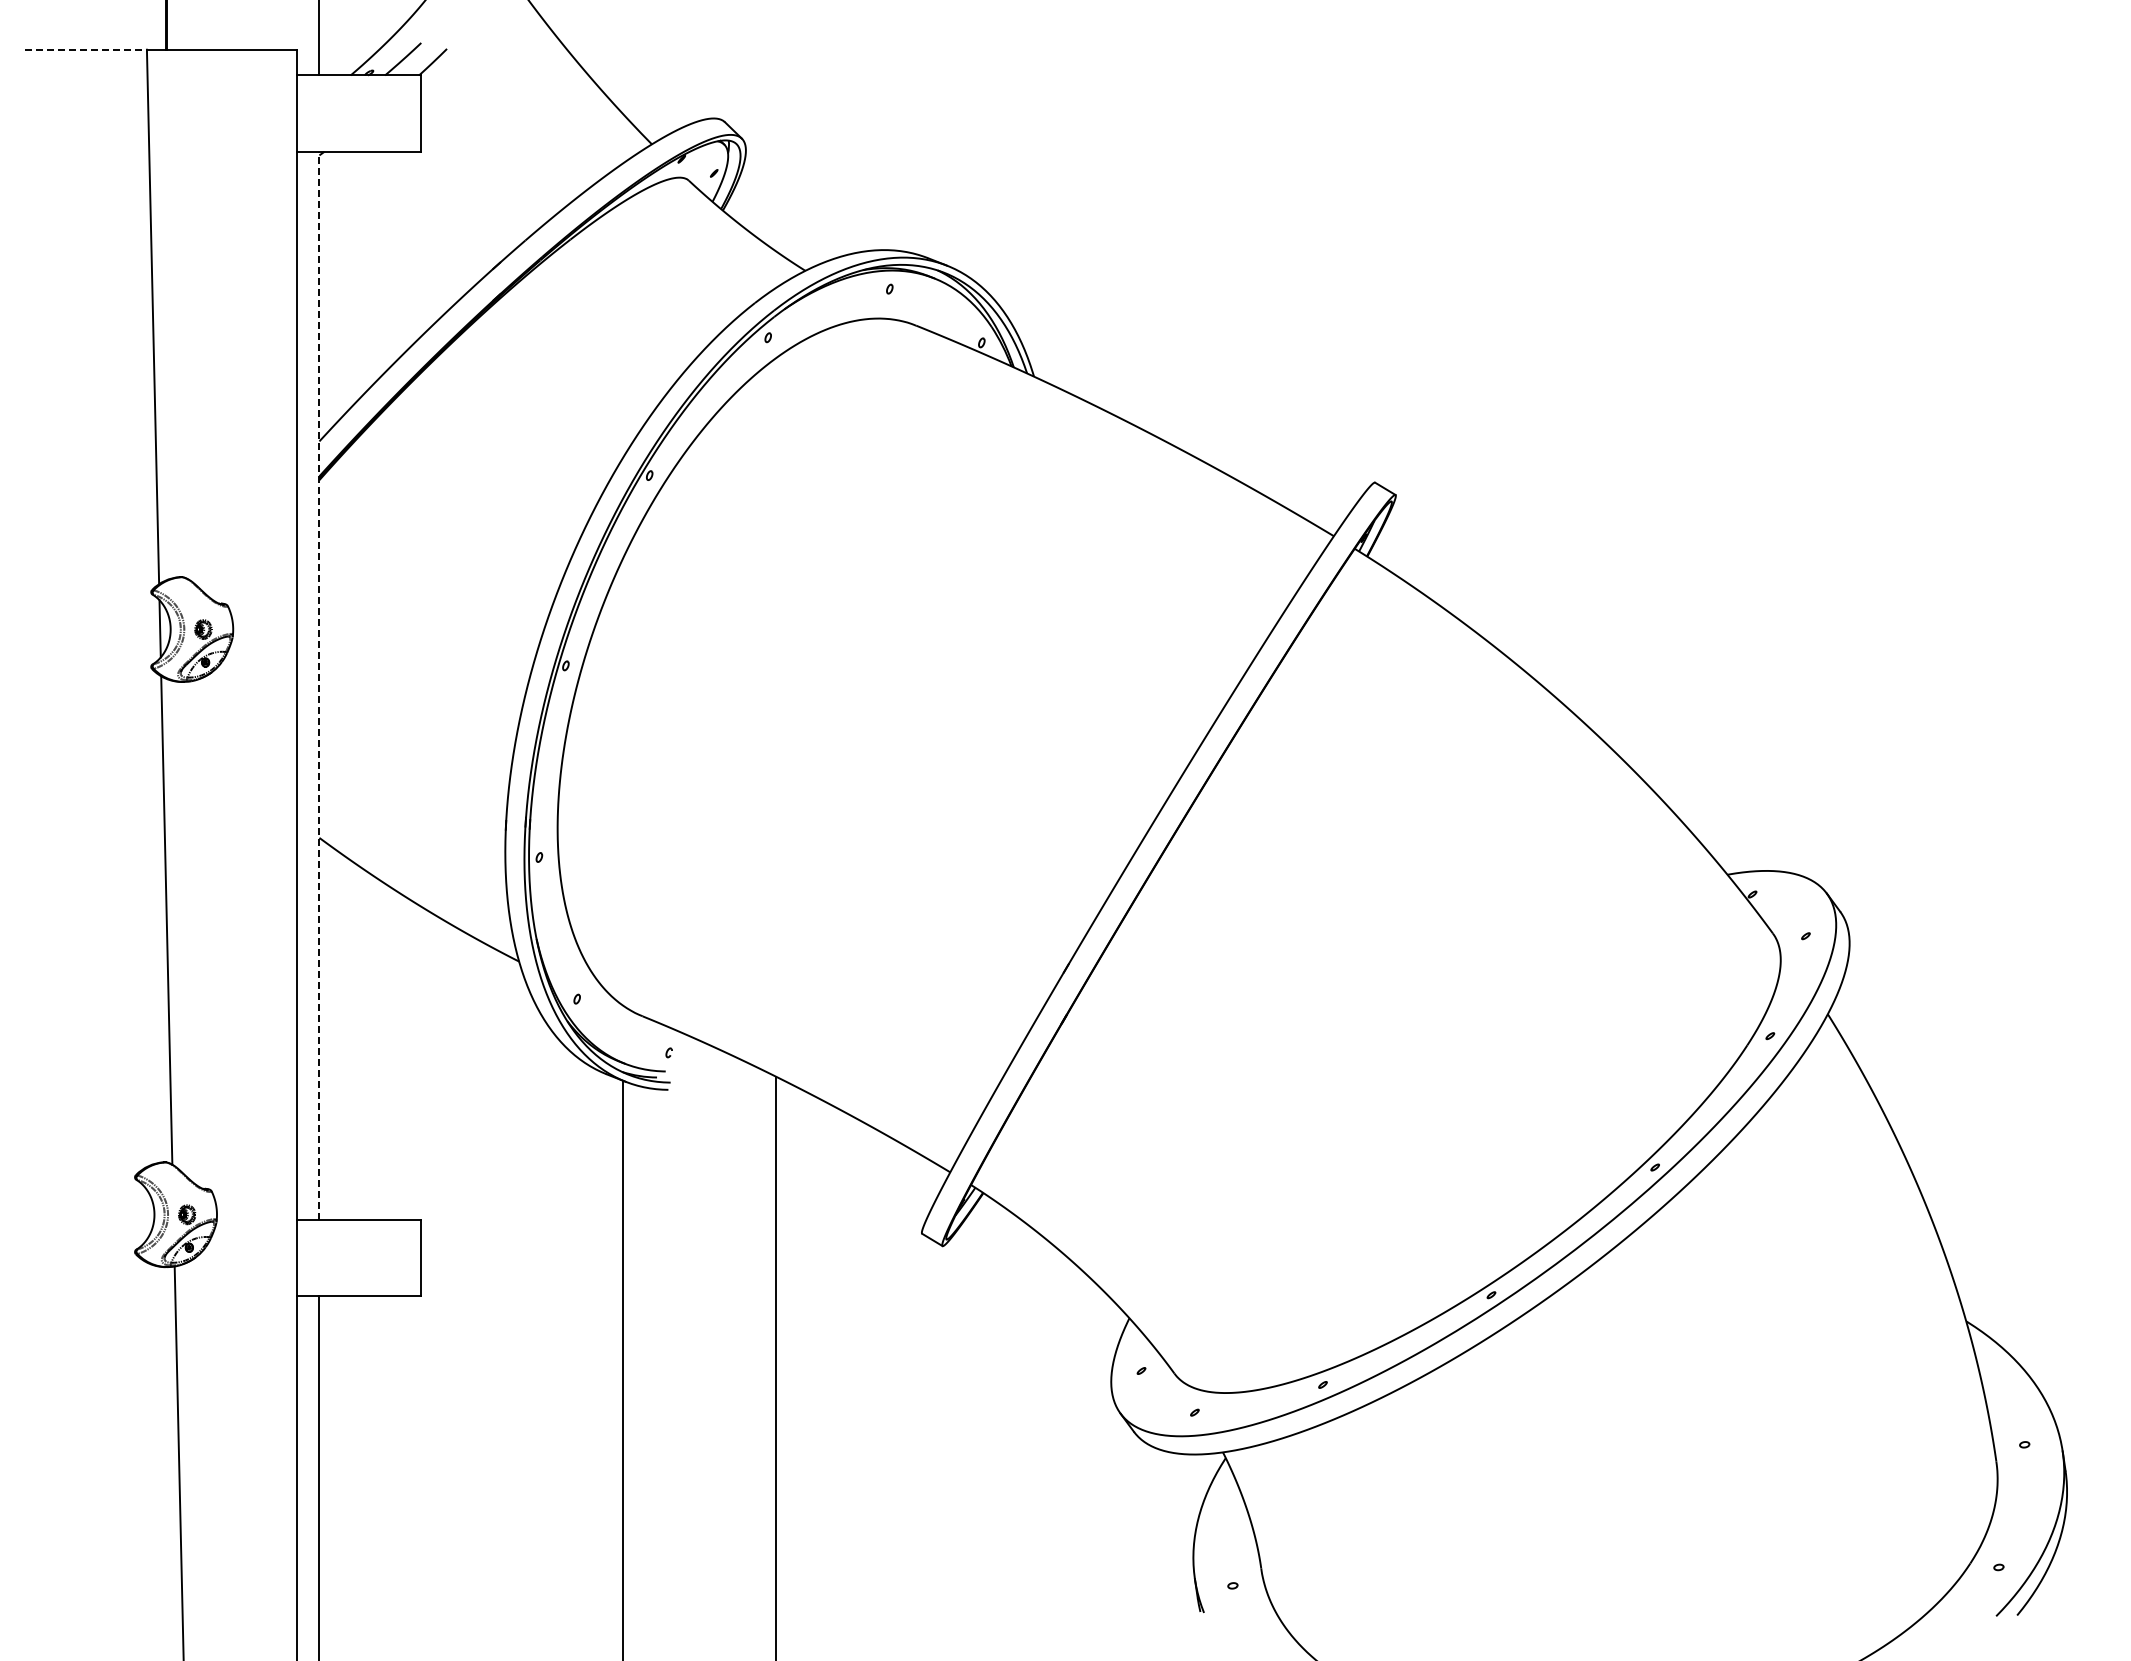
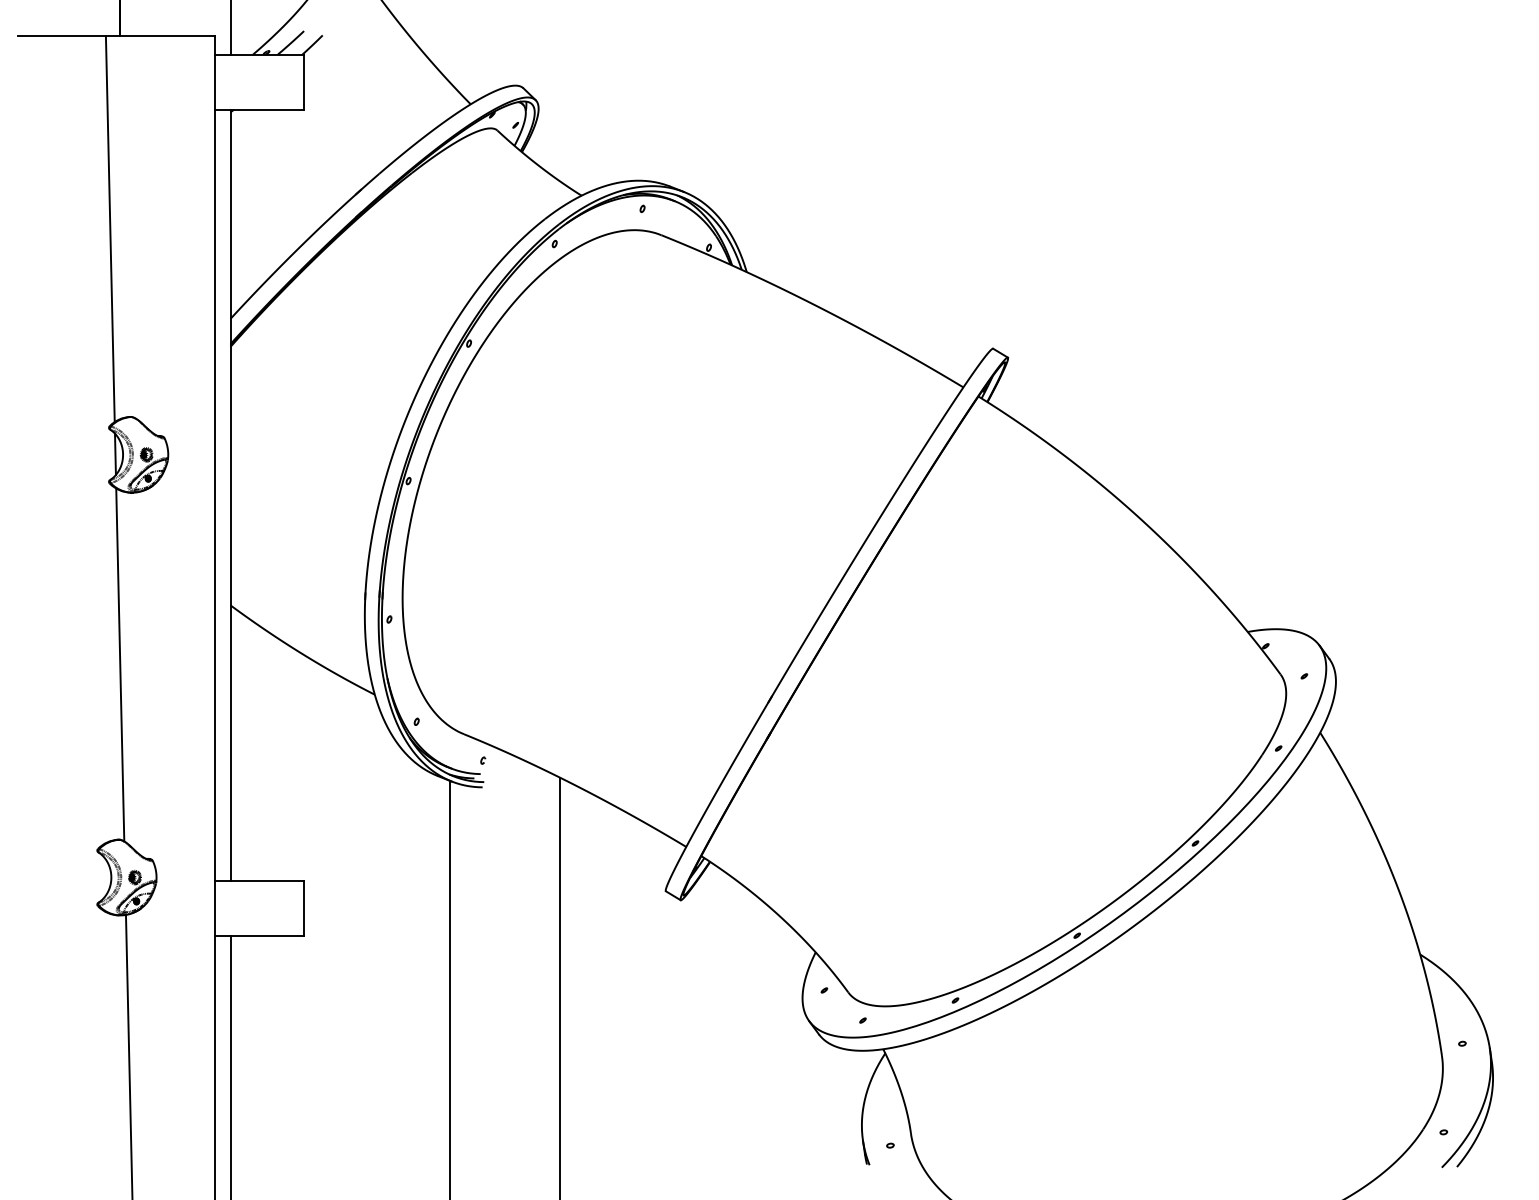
line: (86, 49) -> (62, 35), dashed -> solid
line: (319, 685) -> (230, 495), dashed -> solid

